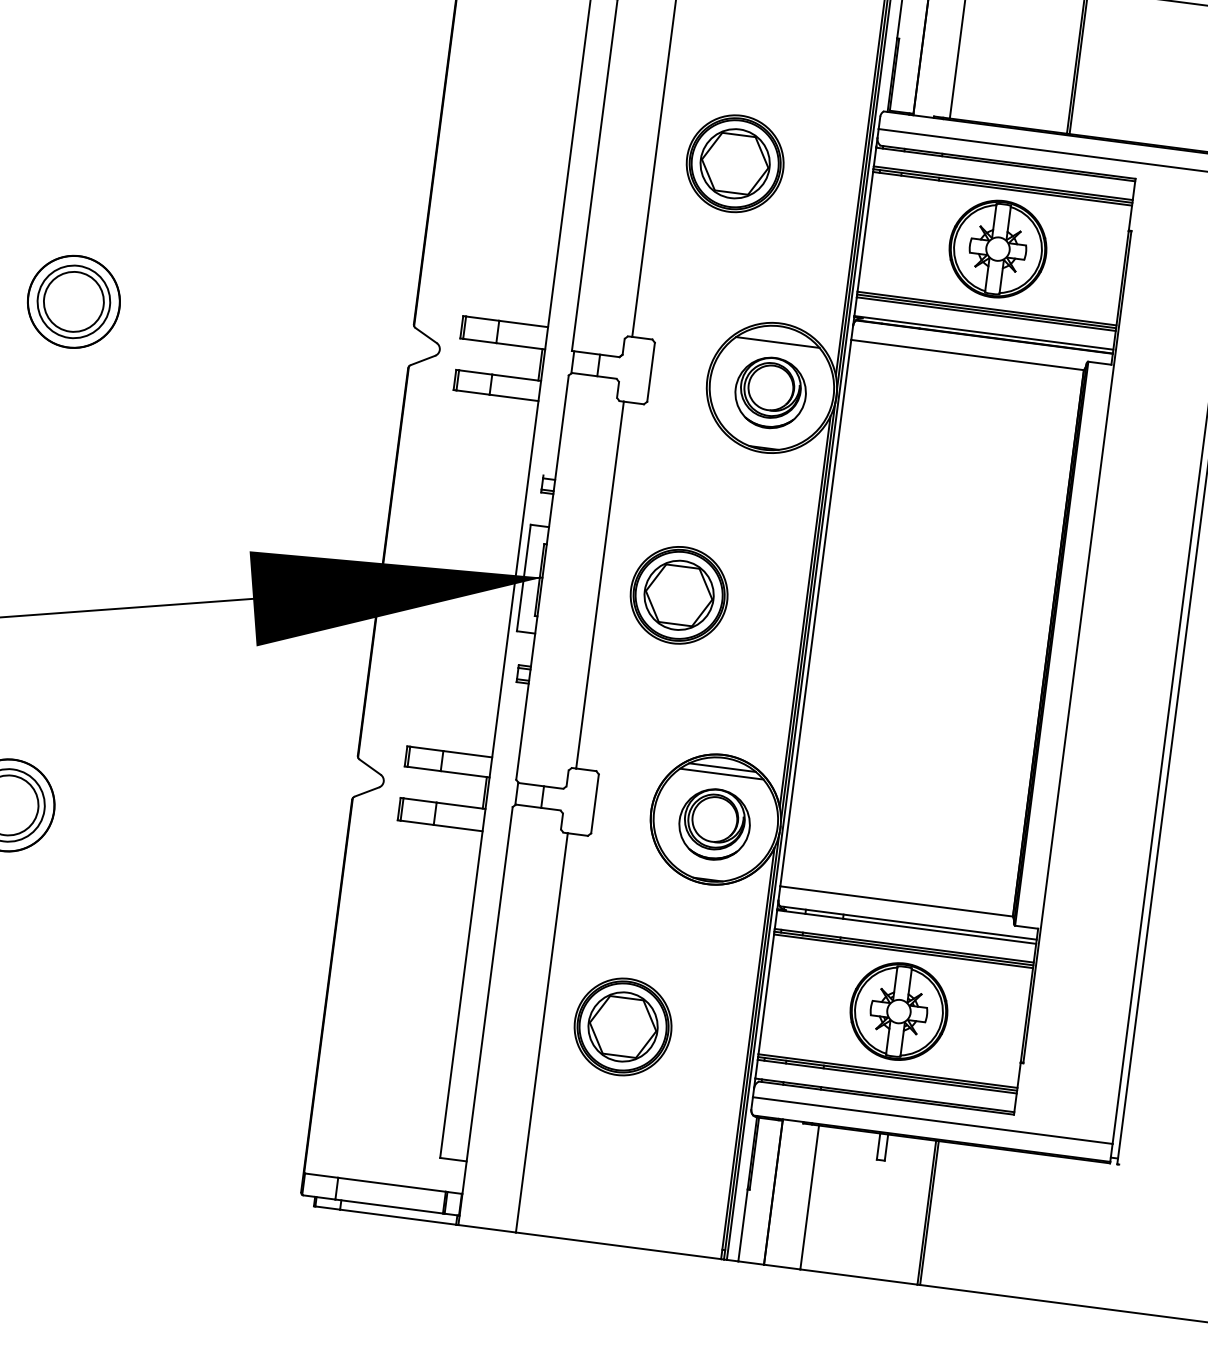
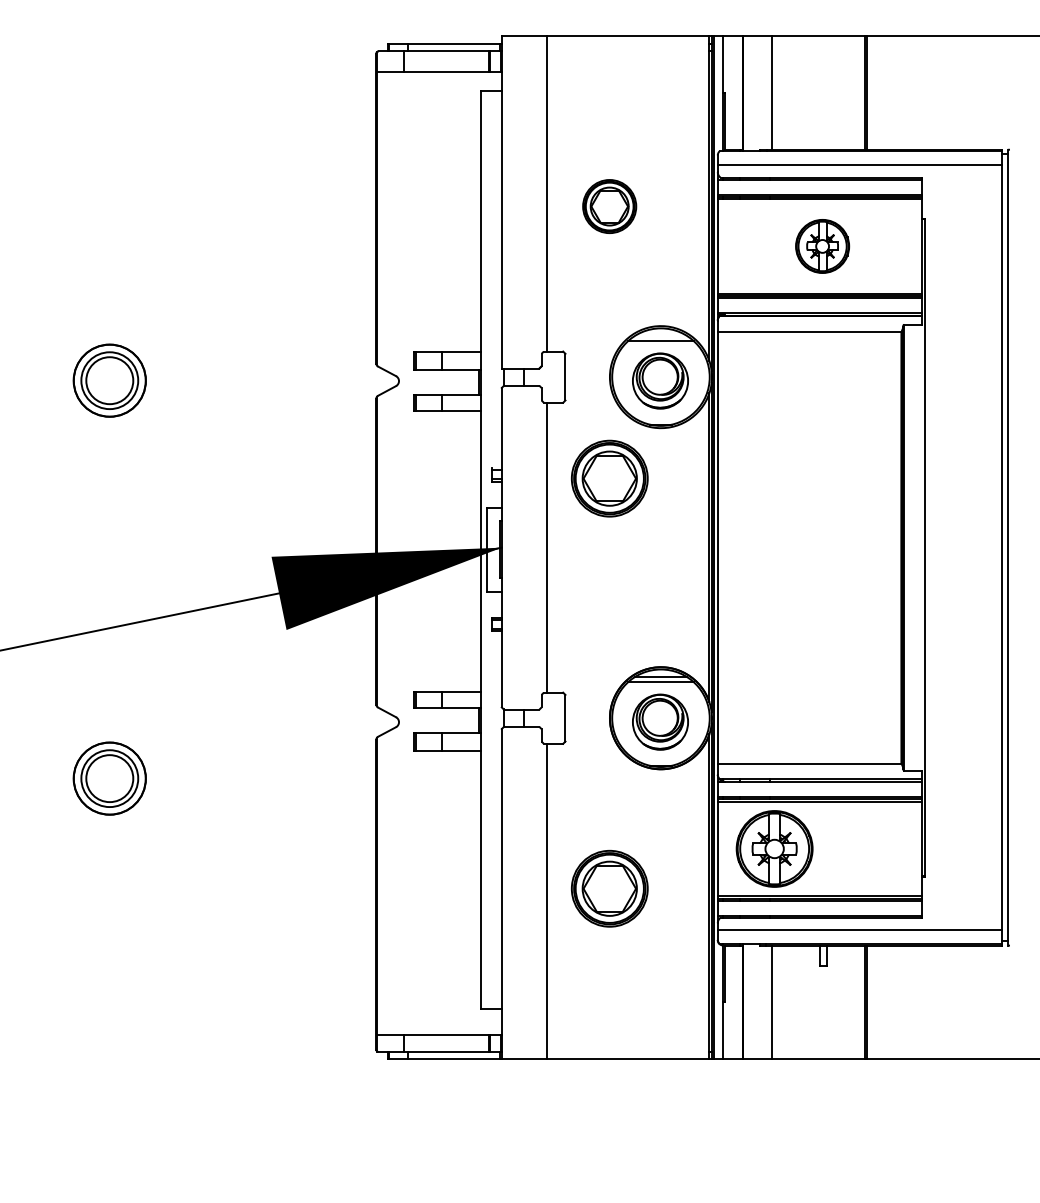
part: (734, 163) -> (609, 206), size x0.7
part: (997, 249) -> (822, 246), size x0.7
part: (678, 595) -> (609, 478), moved
part: (898, 1010) -> (774, 848), moved

